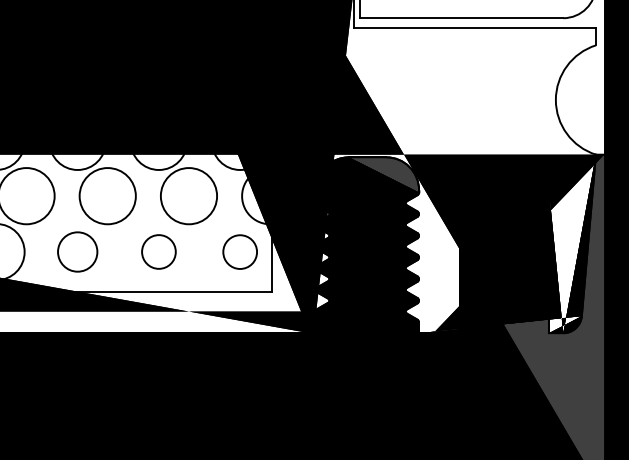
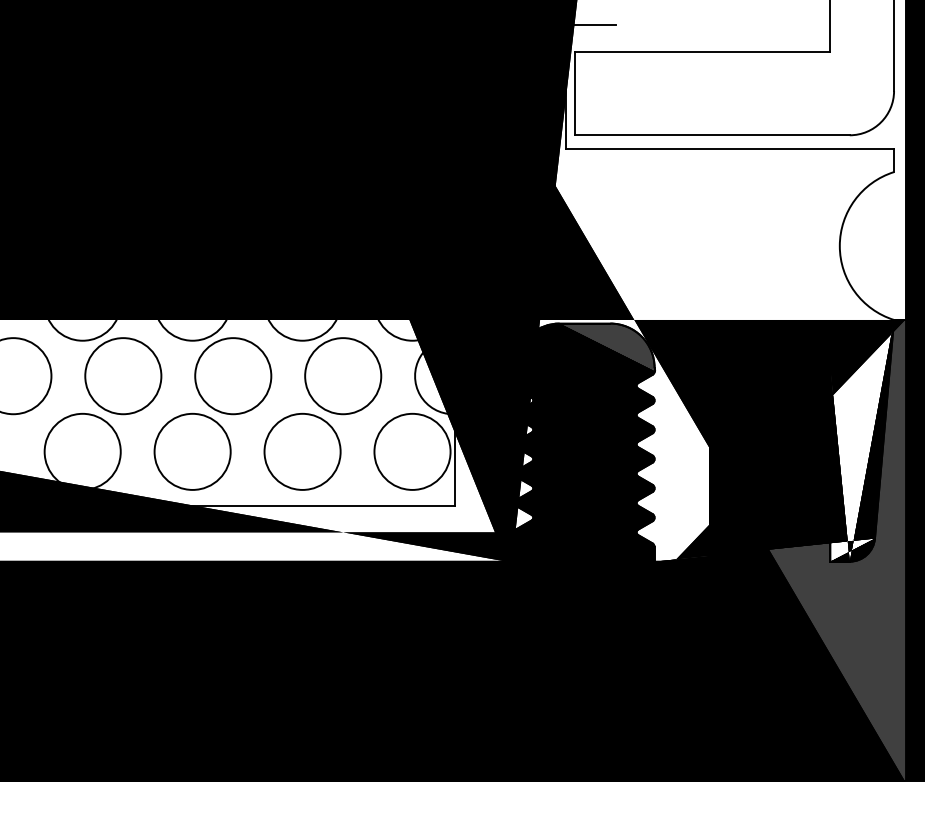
circle: (77, 251) -> (192, 451), size x1.43
circle: (158, 251) -> (302, 451), size x1.67
circle: (240, 251) -> (412, 451), size x1.67

